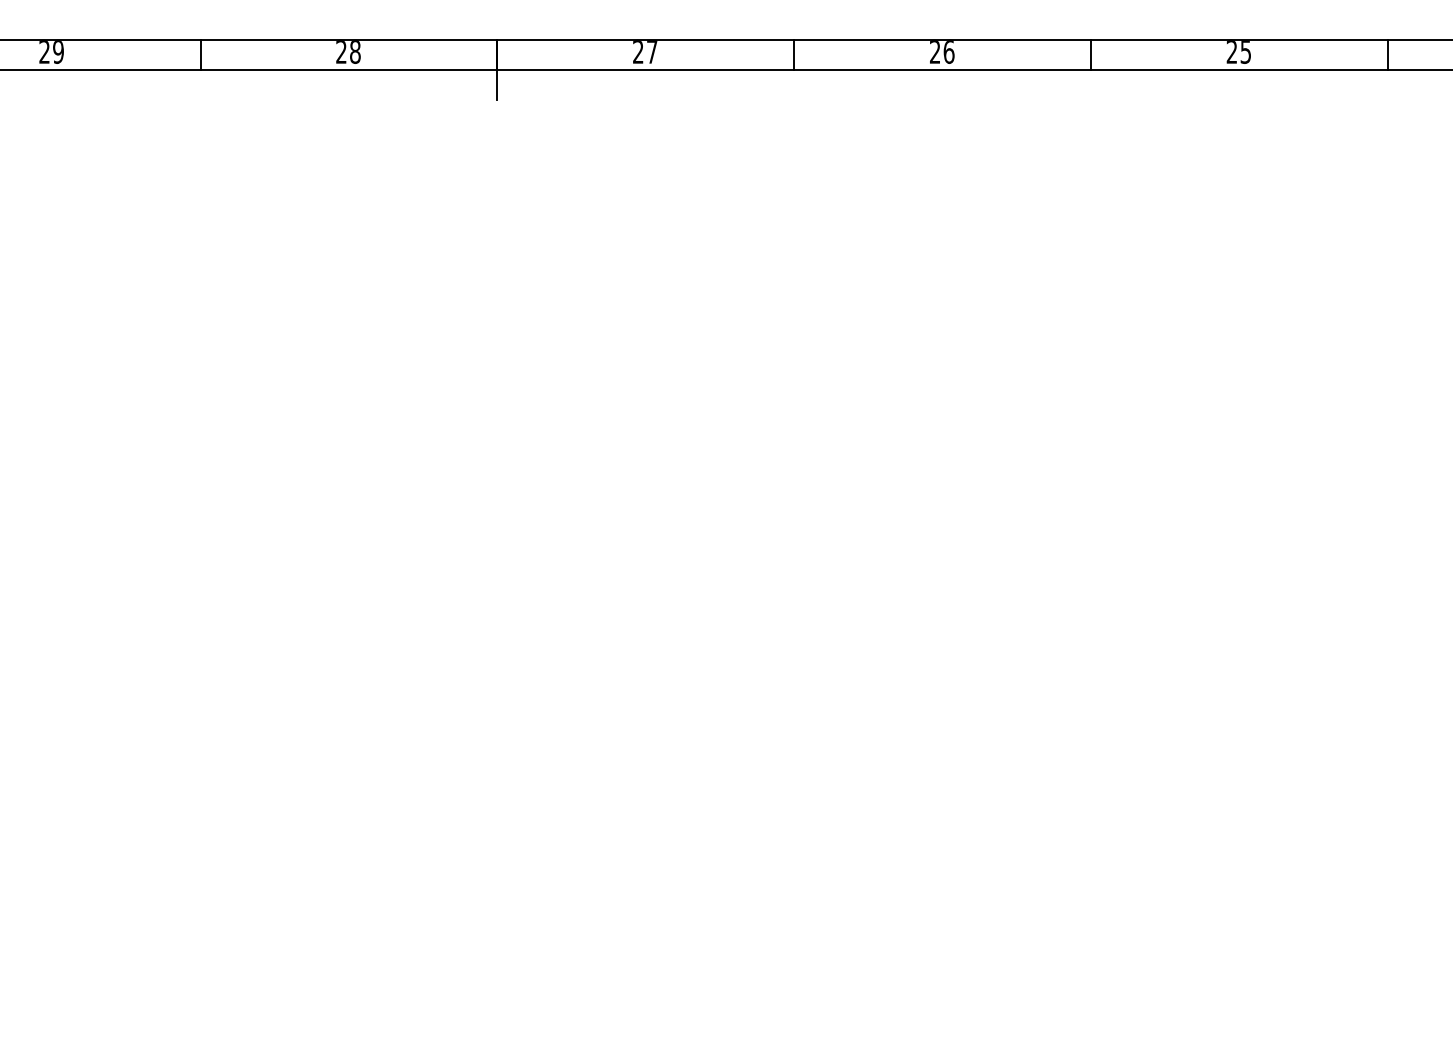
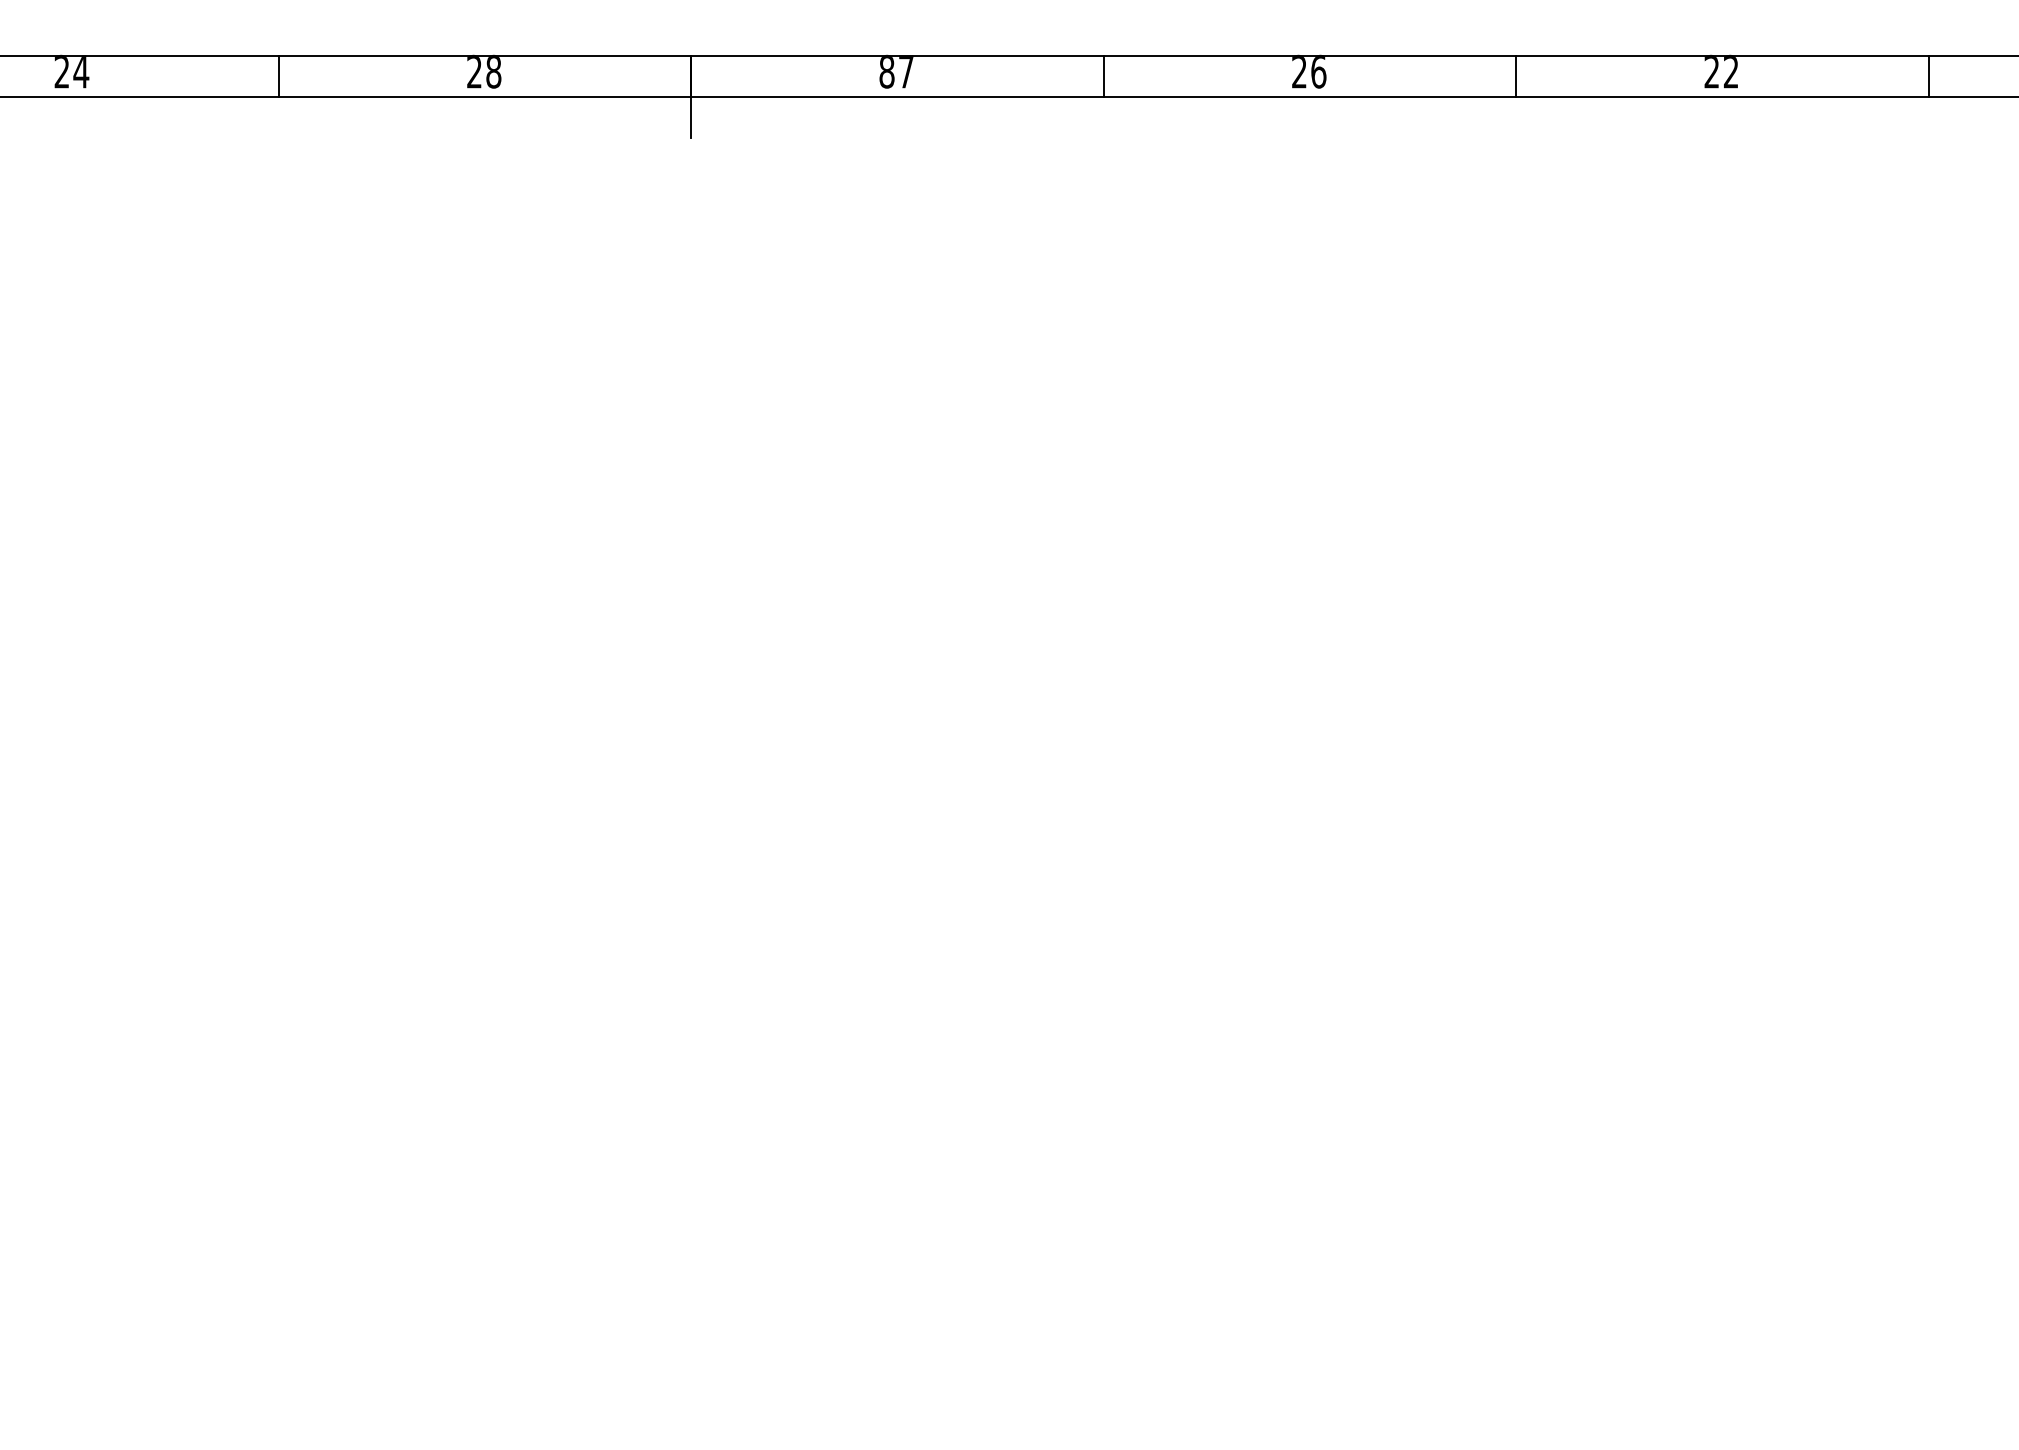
text: (58, 51) -> (81, 71), 29 -> 24
text: (637, 51) -> (886, 71), 27 -> 87
text: (1245, 51) -> (1730, 71), 25 -> 22

